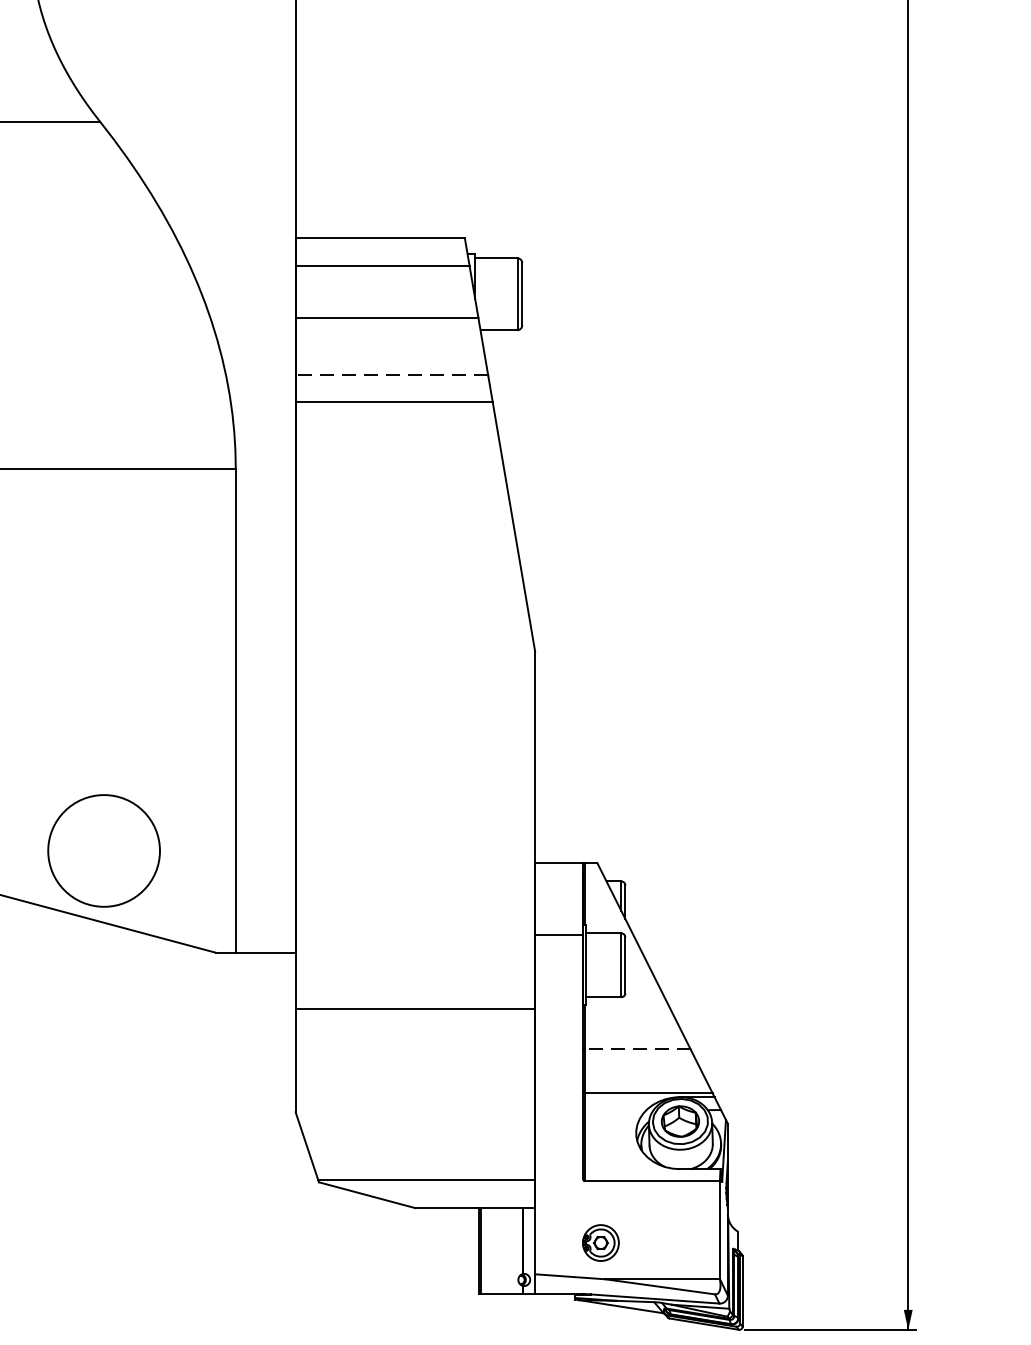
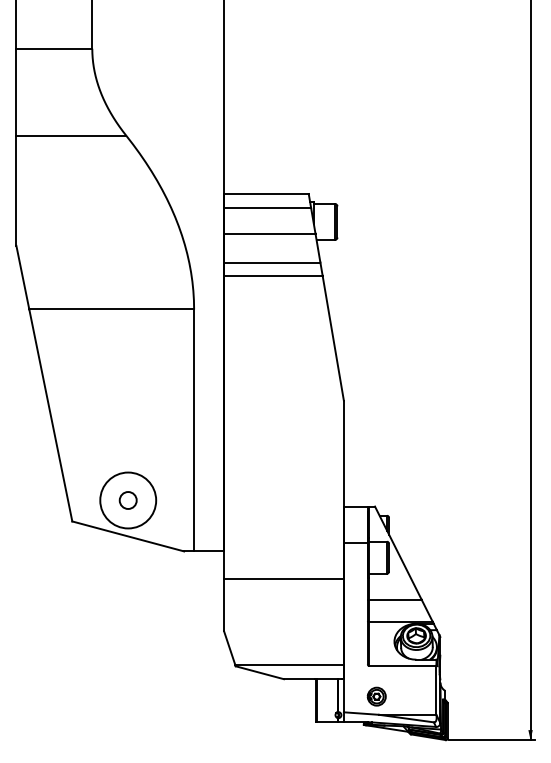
line: (390, 375) -> (271, 262), dashed -> solid
circle: (102, 850) -> (127, 500), added
line: (638, 1048) -> (395, 599), dashed -> solid

